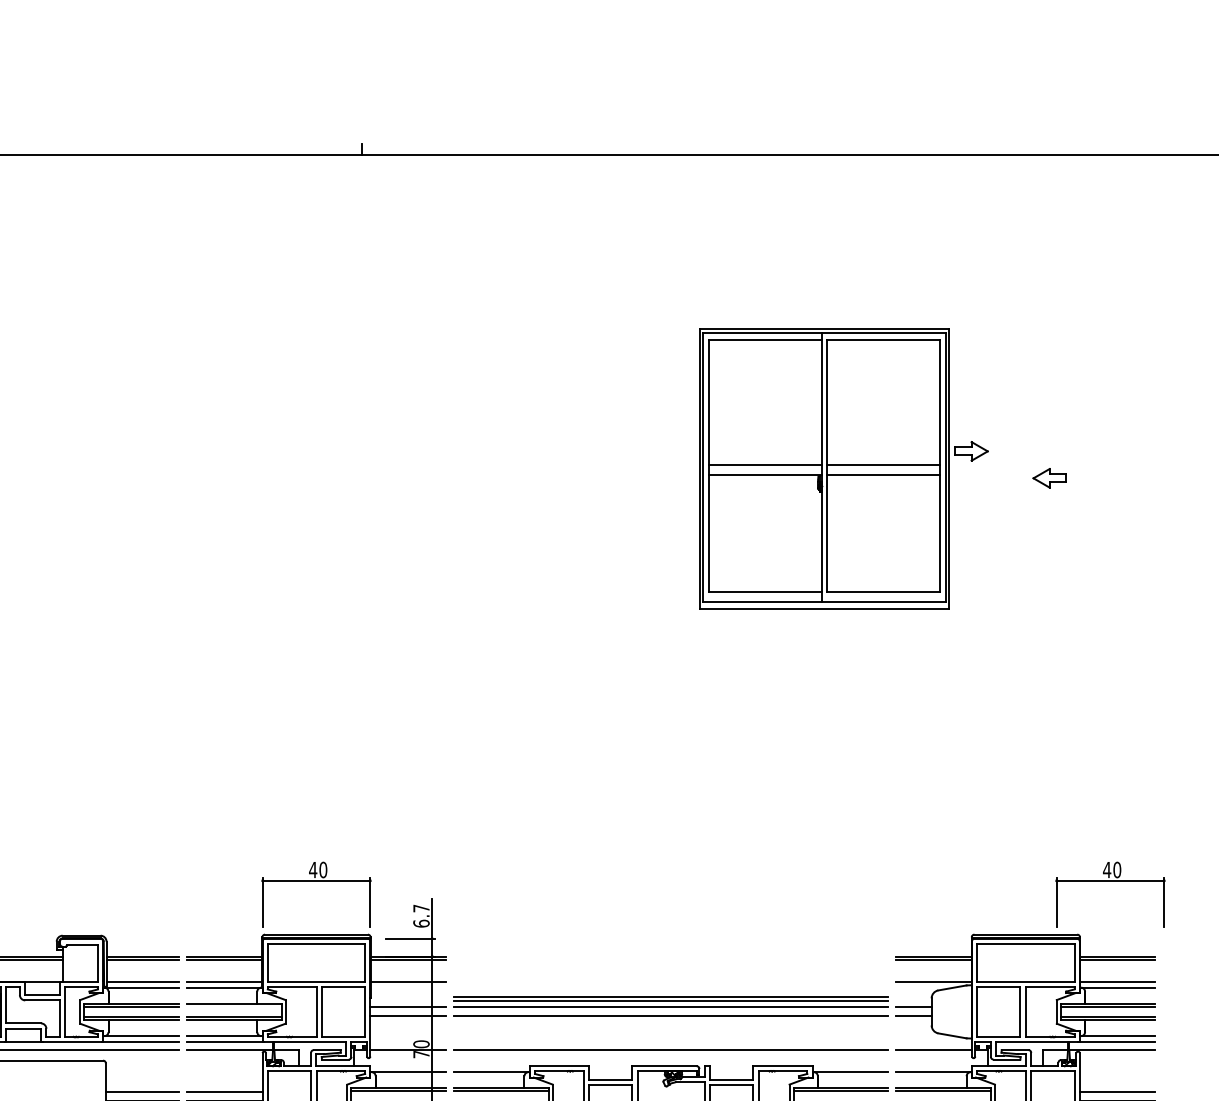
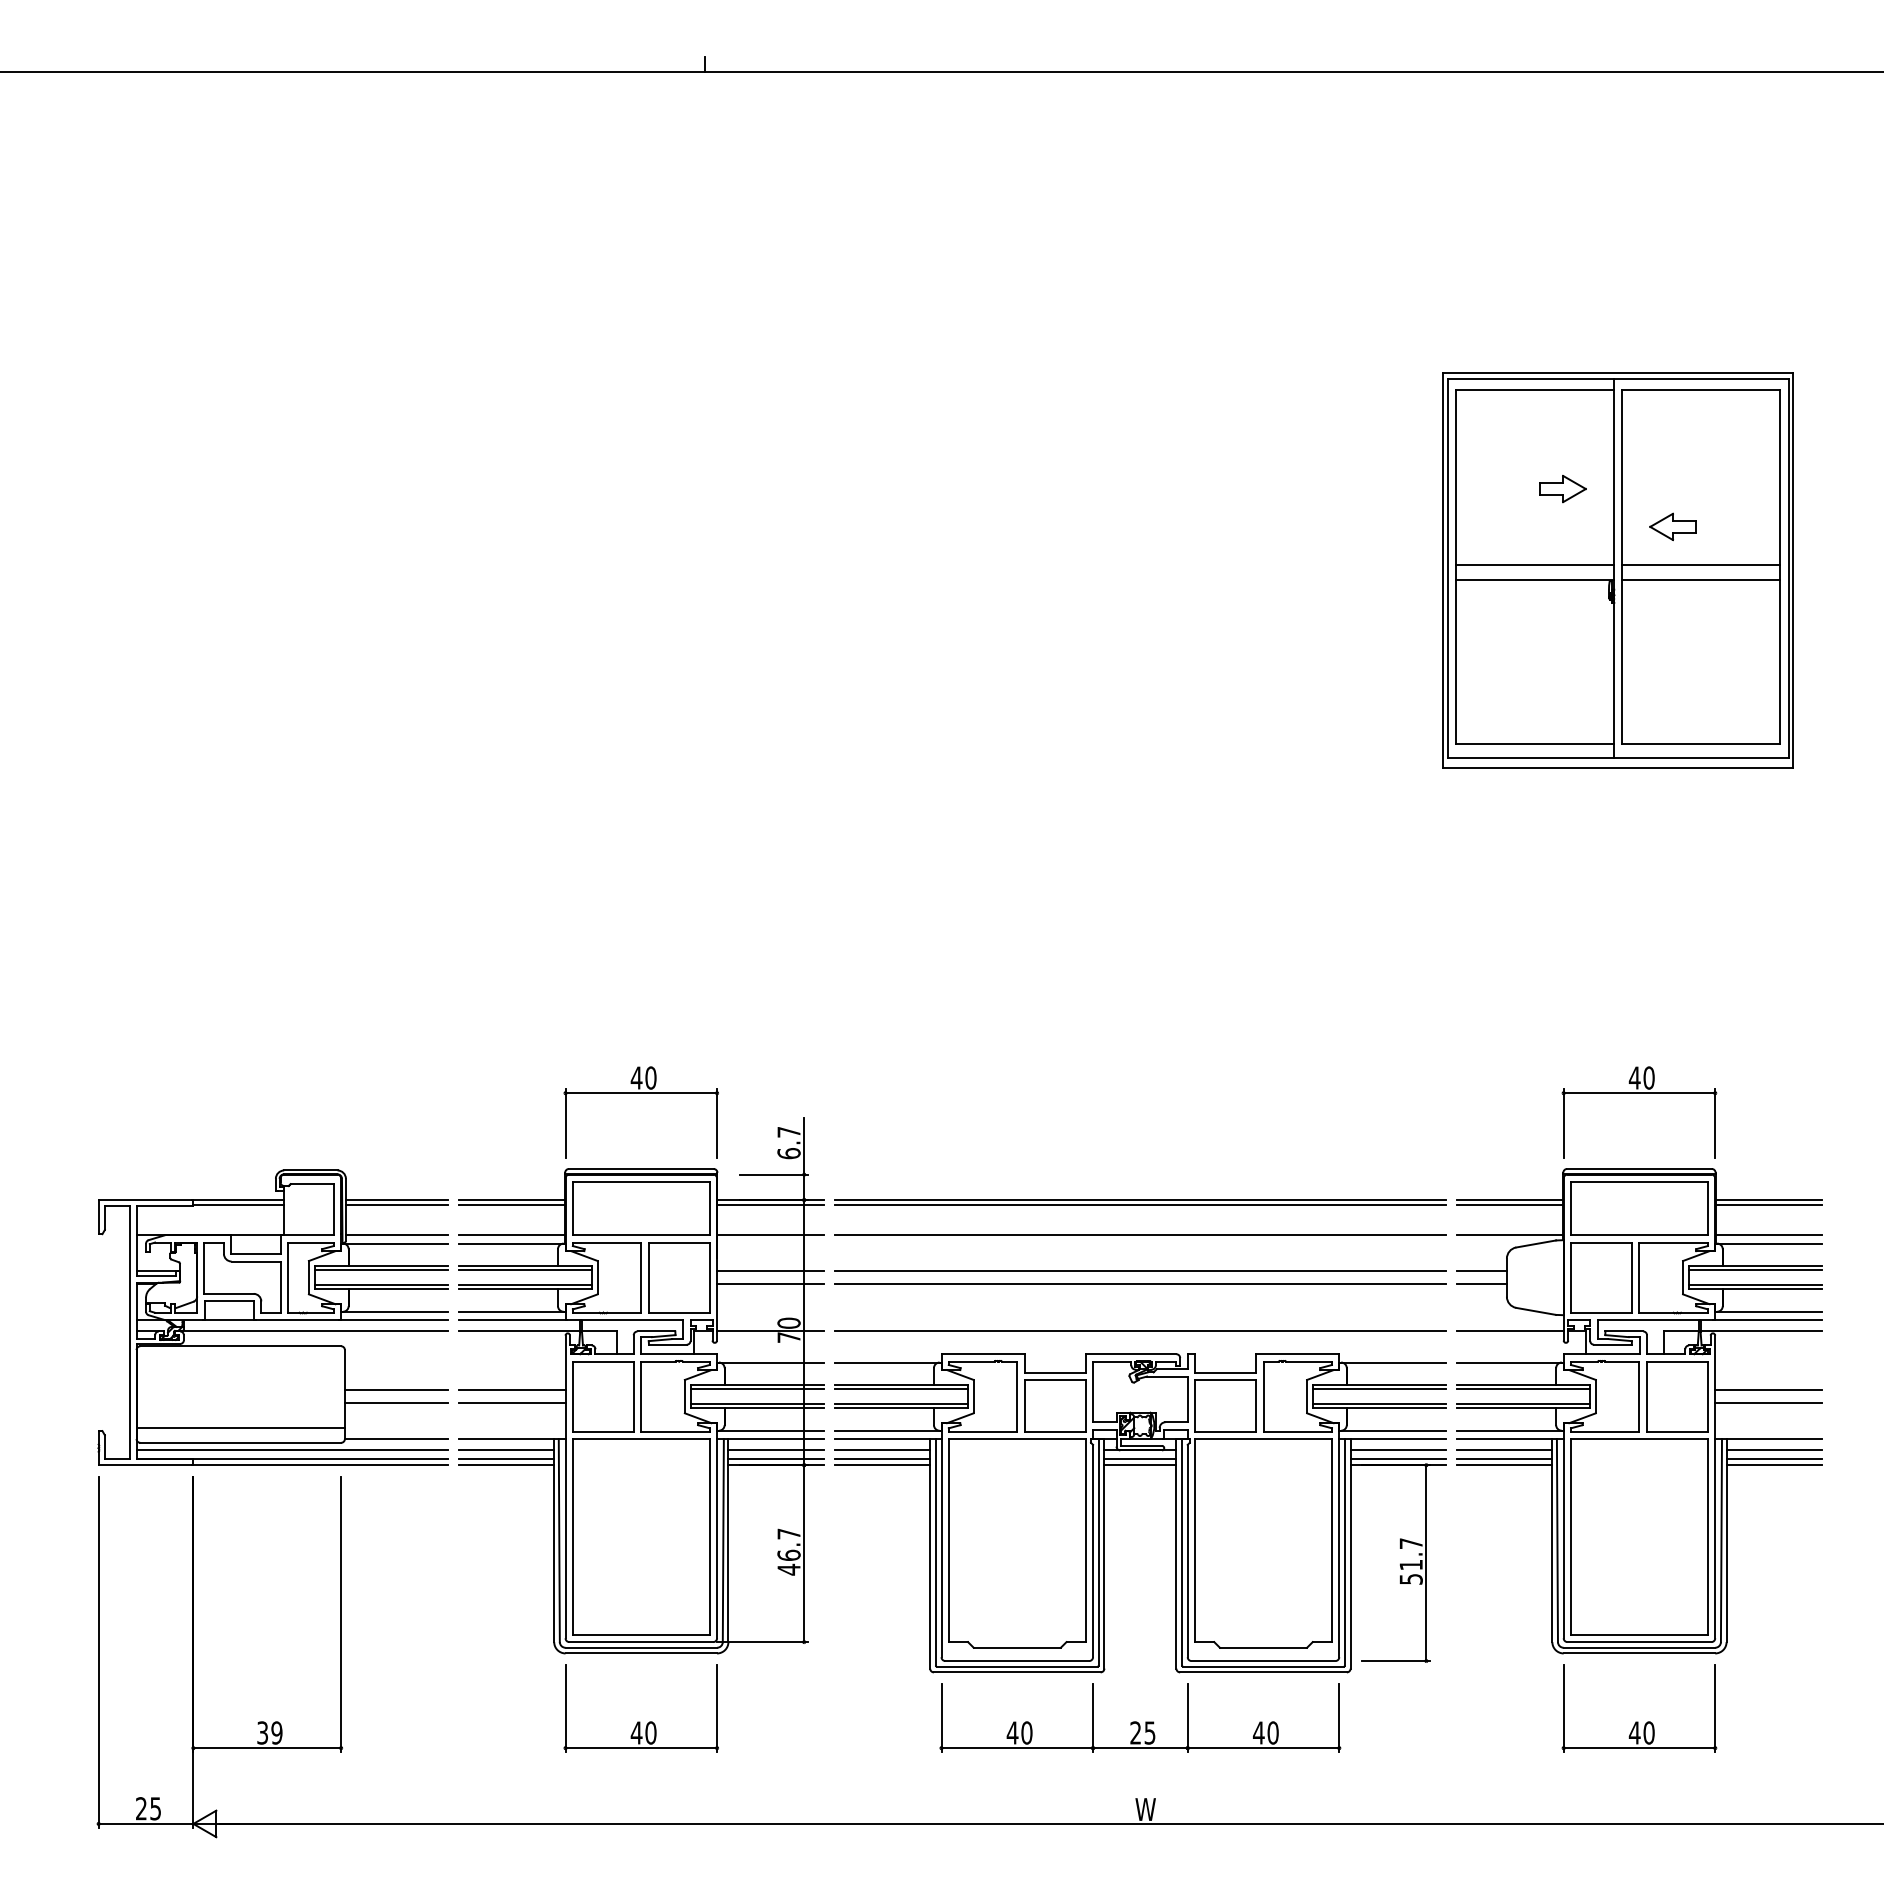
part: (824, 468) -> (1617, 570), moved
part: (1110, 880) -> (1639, 1093), moved
line: (671, 981) -> (1140, 1235), added
part: (671, 998) -> (1140, 1202), moved
line: (234, 1006) -> (525, 1270), added

